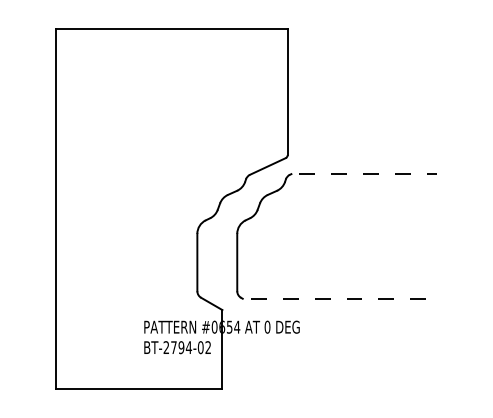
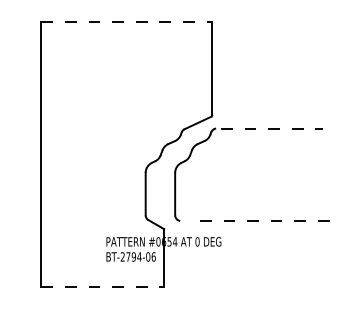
line: (171, 29) -> (126, 21), solid -> dashed
line: (330, 298) -> (258, 220), moved
text: (208, 347) -> (153, 256), BT-2794-02 -> BT-2794-06
line: (139, 388) -> (102, 287), solid -> dashed

